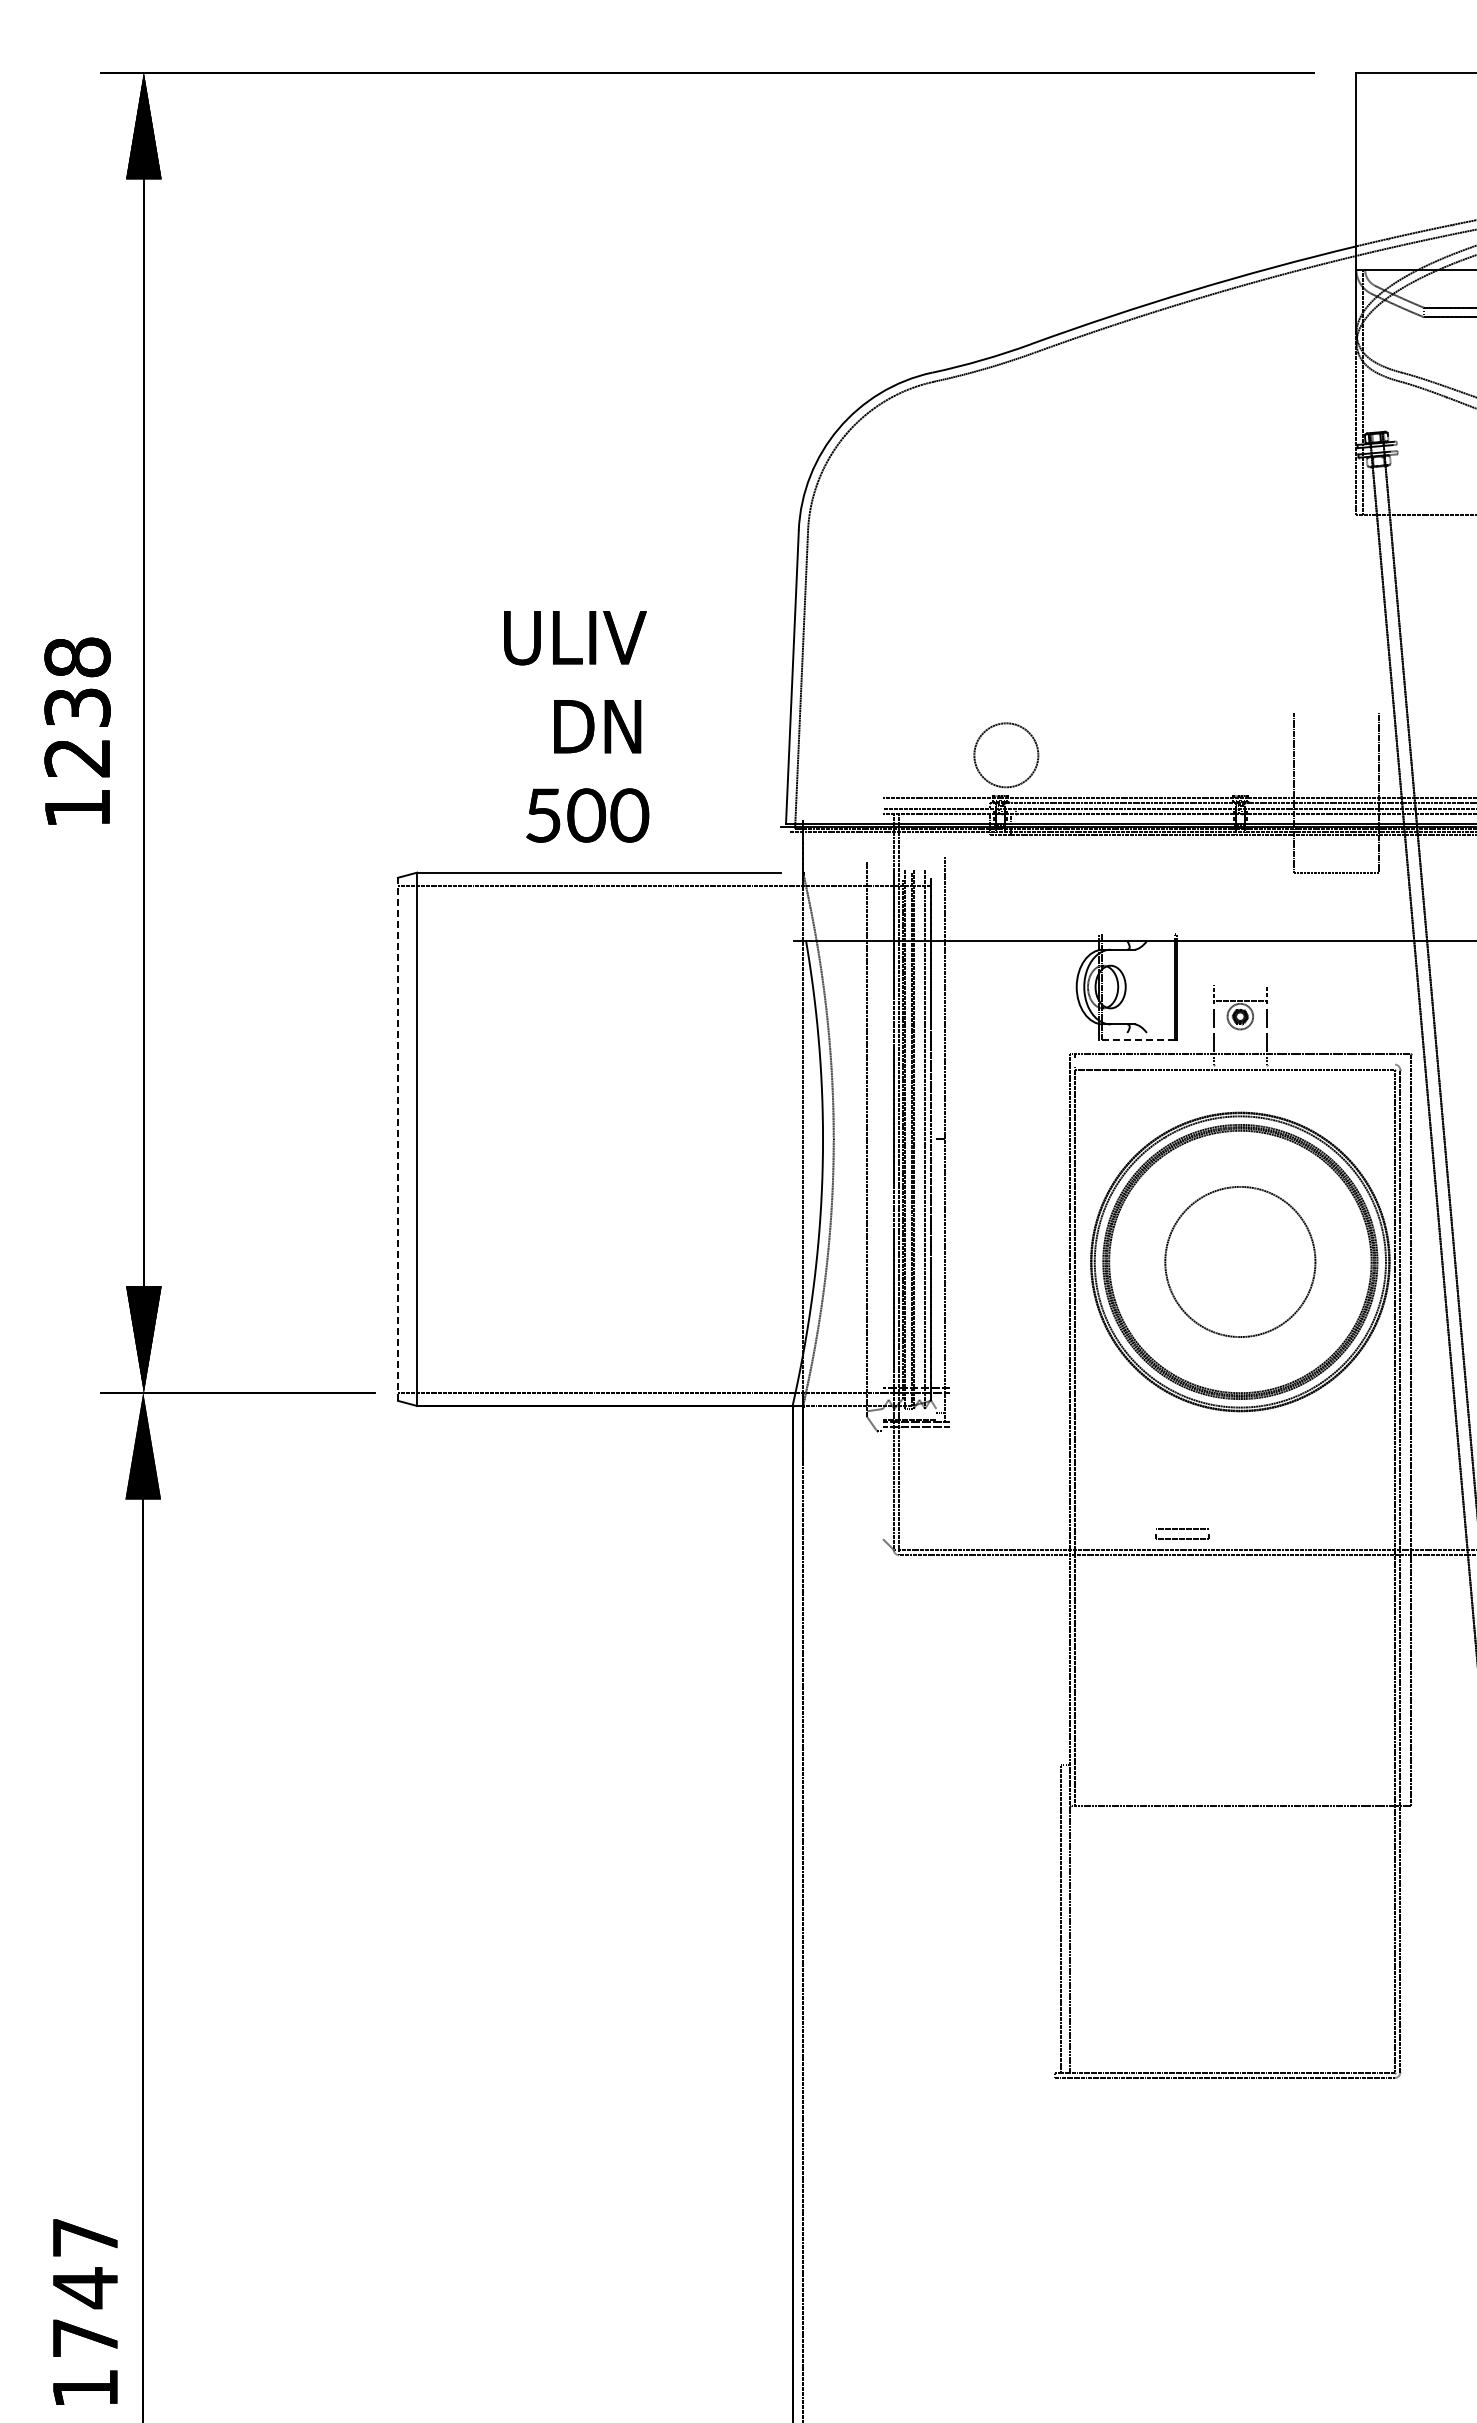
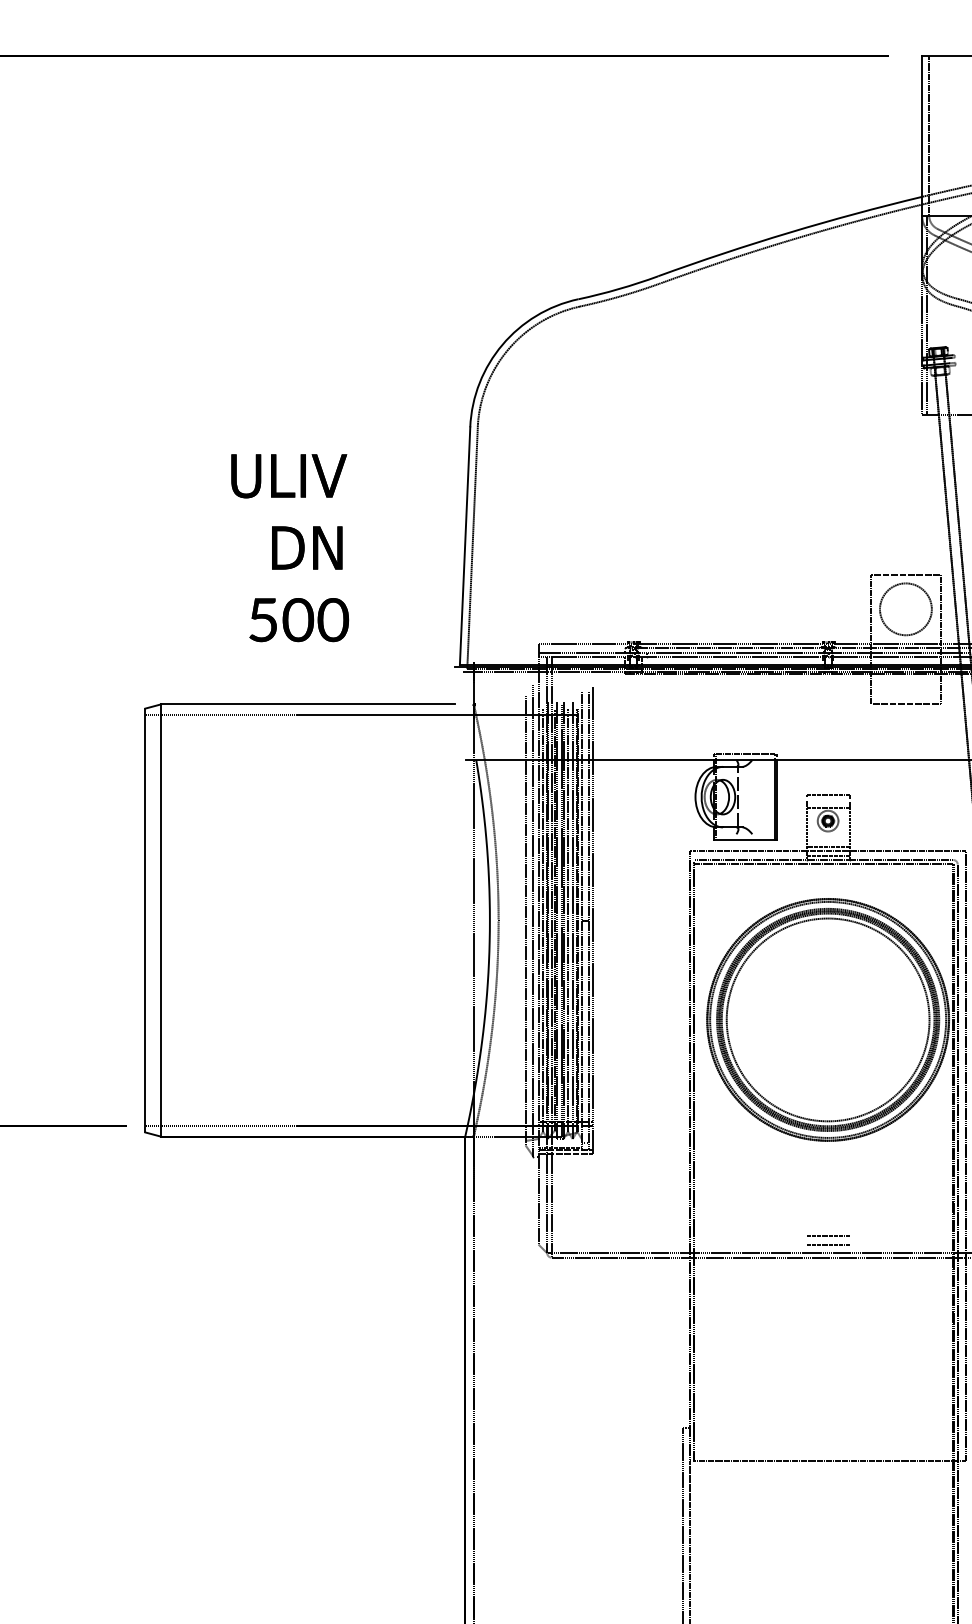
line: (1365, 170) -> (929, 135), added
line: (1336, 712) -> (906, 574), added
text: (576, 726) -> (290, 547), moved
circle: (1006, 755) -> (906, 609), moved
line: (1136, 933) -> (743, 753), added
line: (1240, 984) -> (828, 795), added
line: (1129, 986) -> (738, 796), added
line: (1137, 1040) -> (744, 840), dashed -> solid
line: (1240, 1048) -> (828, 846), added
line: (1240, 1059) -> (828, 855), added
line: (1234, 1064) -> (823, 859), added
line: (888, 1138) -> (542, 919), added
line: (919, 1138) -> (568, 919), added
line: (936, 1138) -> (581, 919), added
line: (397, 1139) -> (145, 920), dashed -> solid
line: (876, 1139) -> (533, 920), added
line: (950, 1139) -> (593, 920), added
line: (883, 1168) -> (538, 944), added
circle: (1240, 1261) -> (828, 1019), size x1.67
part: (1182, 1533) -> (828, 1239), moved

